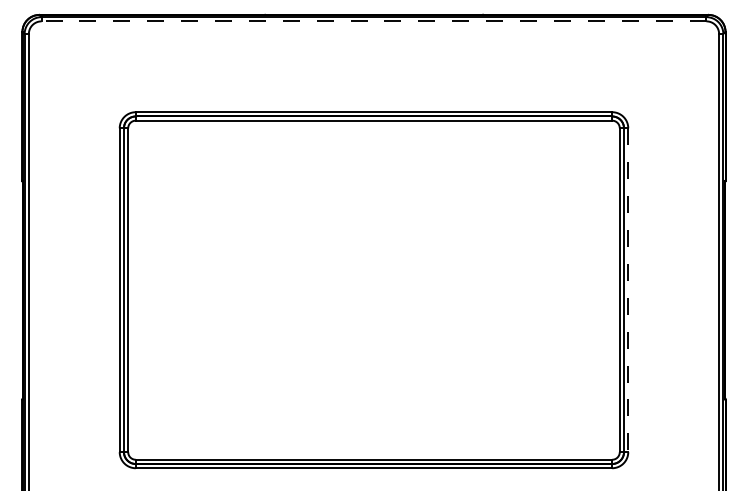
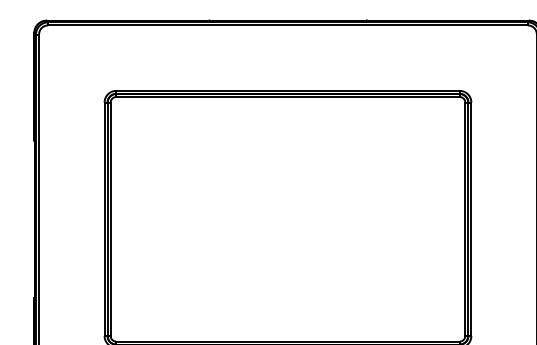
line: (373, 21) -> (287, 25), dashed -> solid
line: (628, 290) -> (471, 219), dashed -> solid

